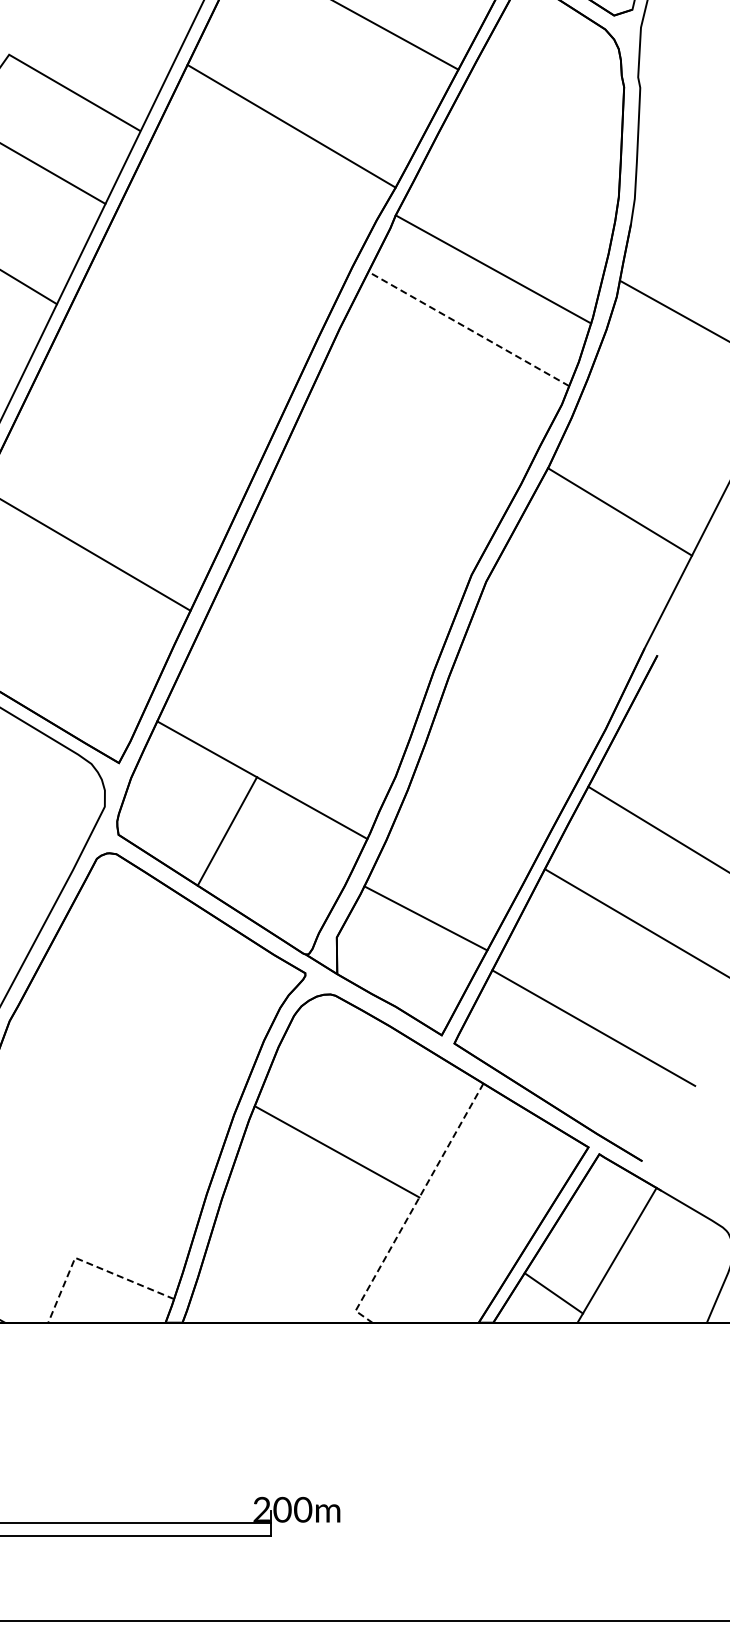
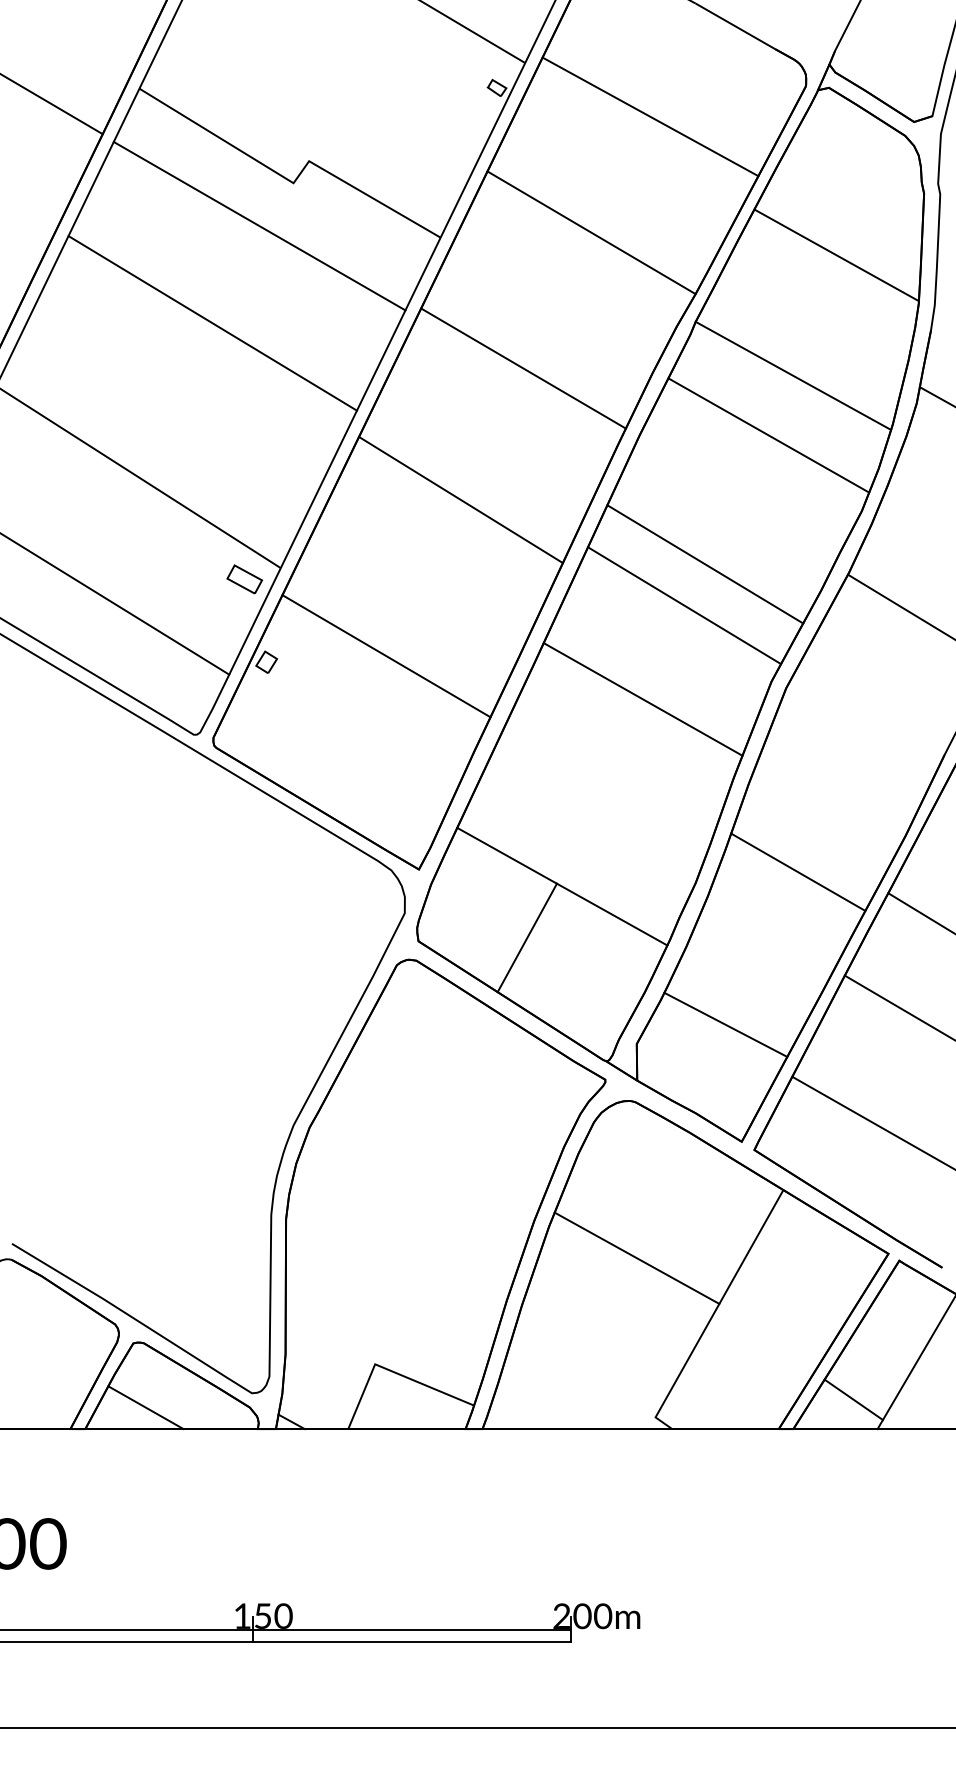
line: (536, 149) -> (836, 255), added
line: (223, 262) -> (523, 368), added
line: (468, 329) -> (768, 435), dashed -> solid
line: (160, 393) -> (460, 499), added
line: (405, 458) -> (705, 564), added
line: (384, 499) -> (684, 605), added
line: (342, 593) -> (642, 699), added
line: (498, 765) -> (798, 871), added
line: (413, 1207) -> (713, 1313), dashed -> solid
line: (91, 1265) -> (391, 1371), dashed -> solid

